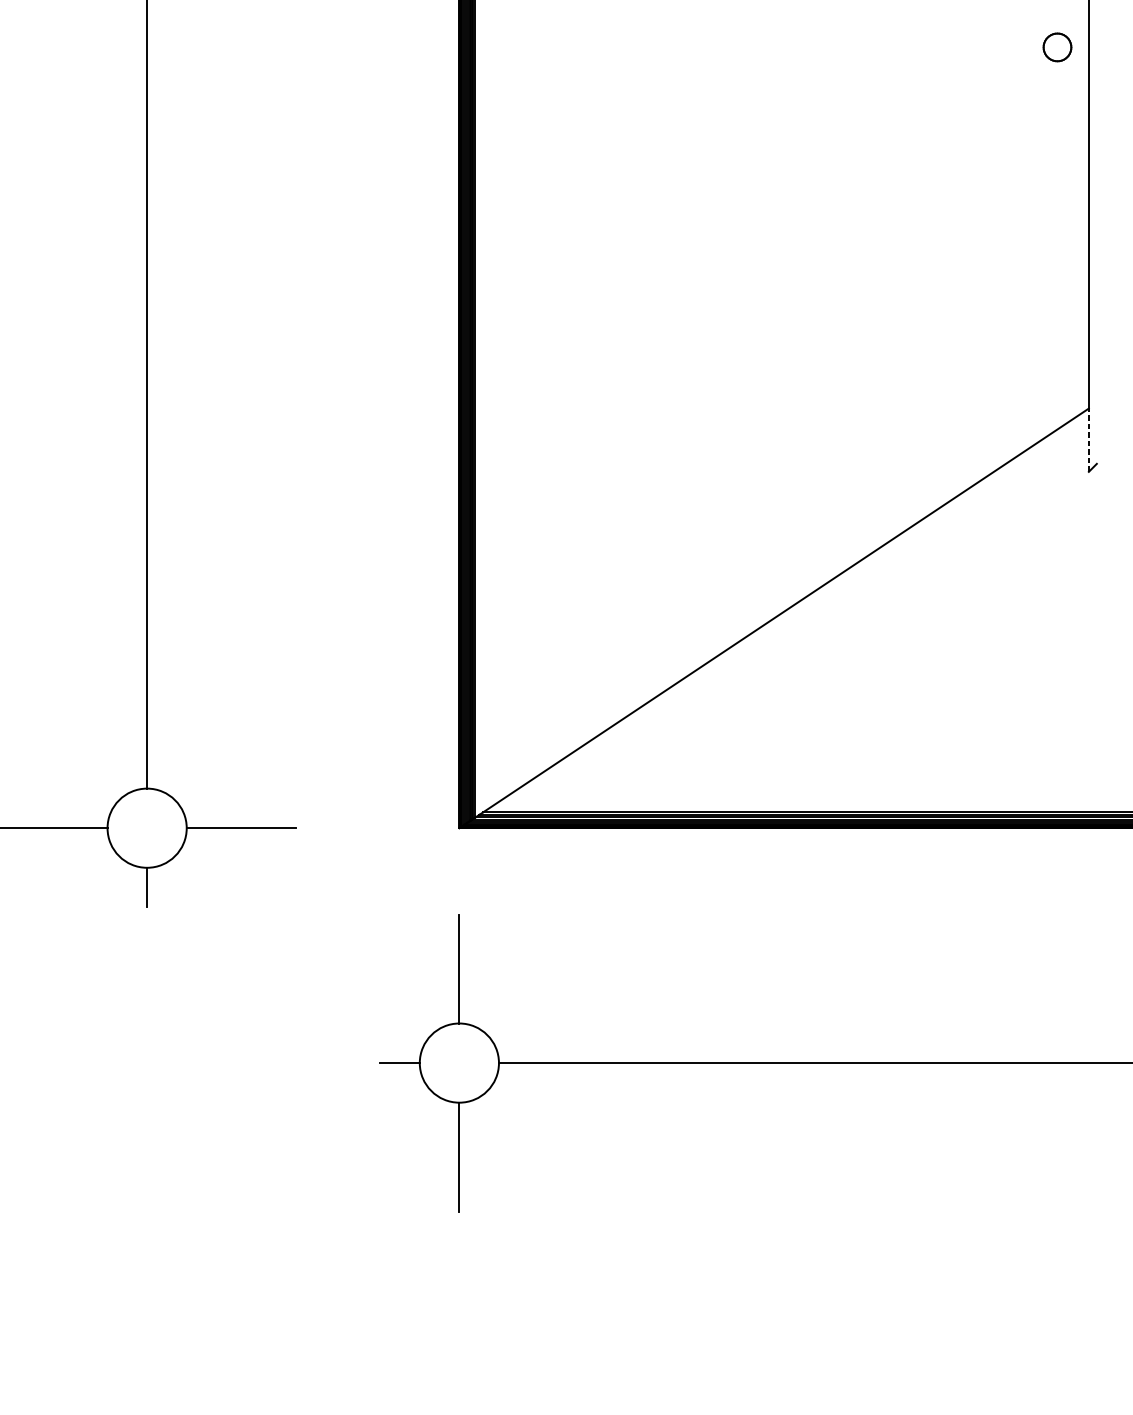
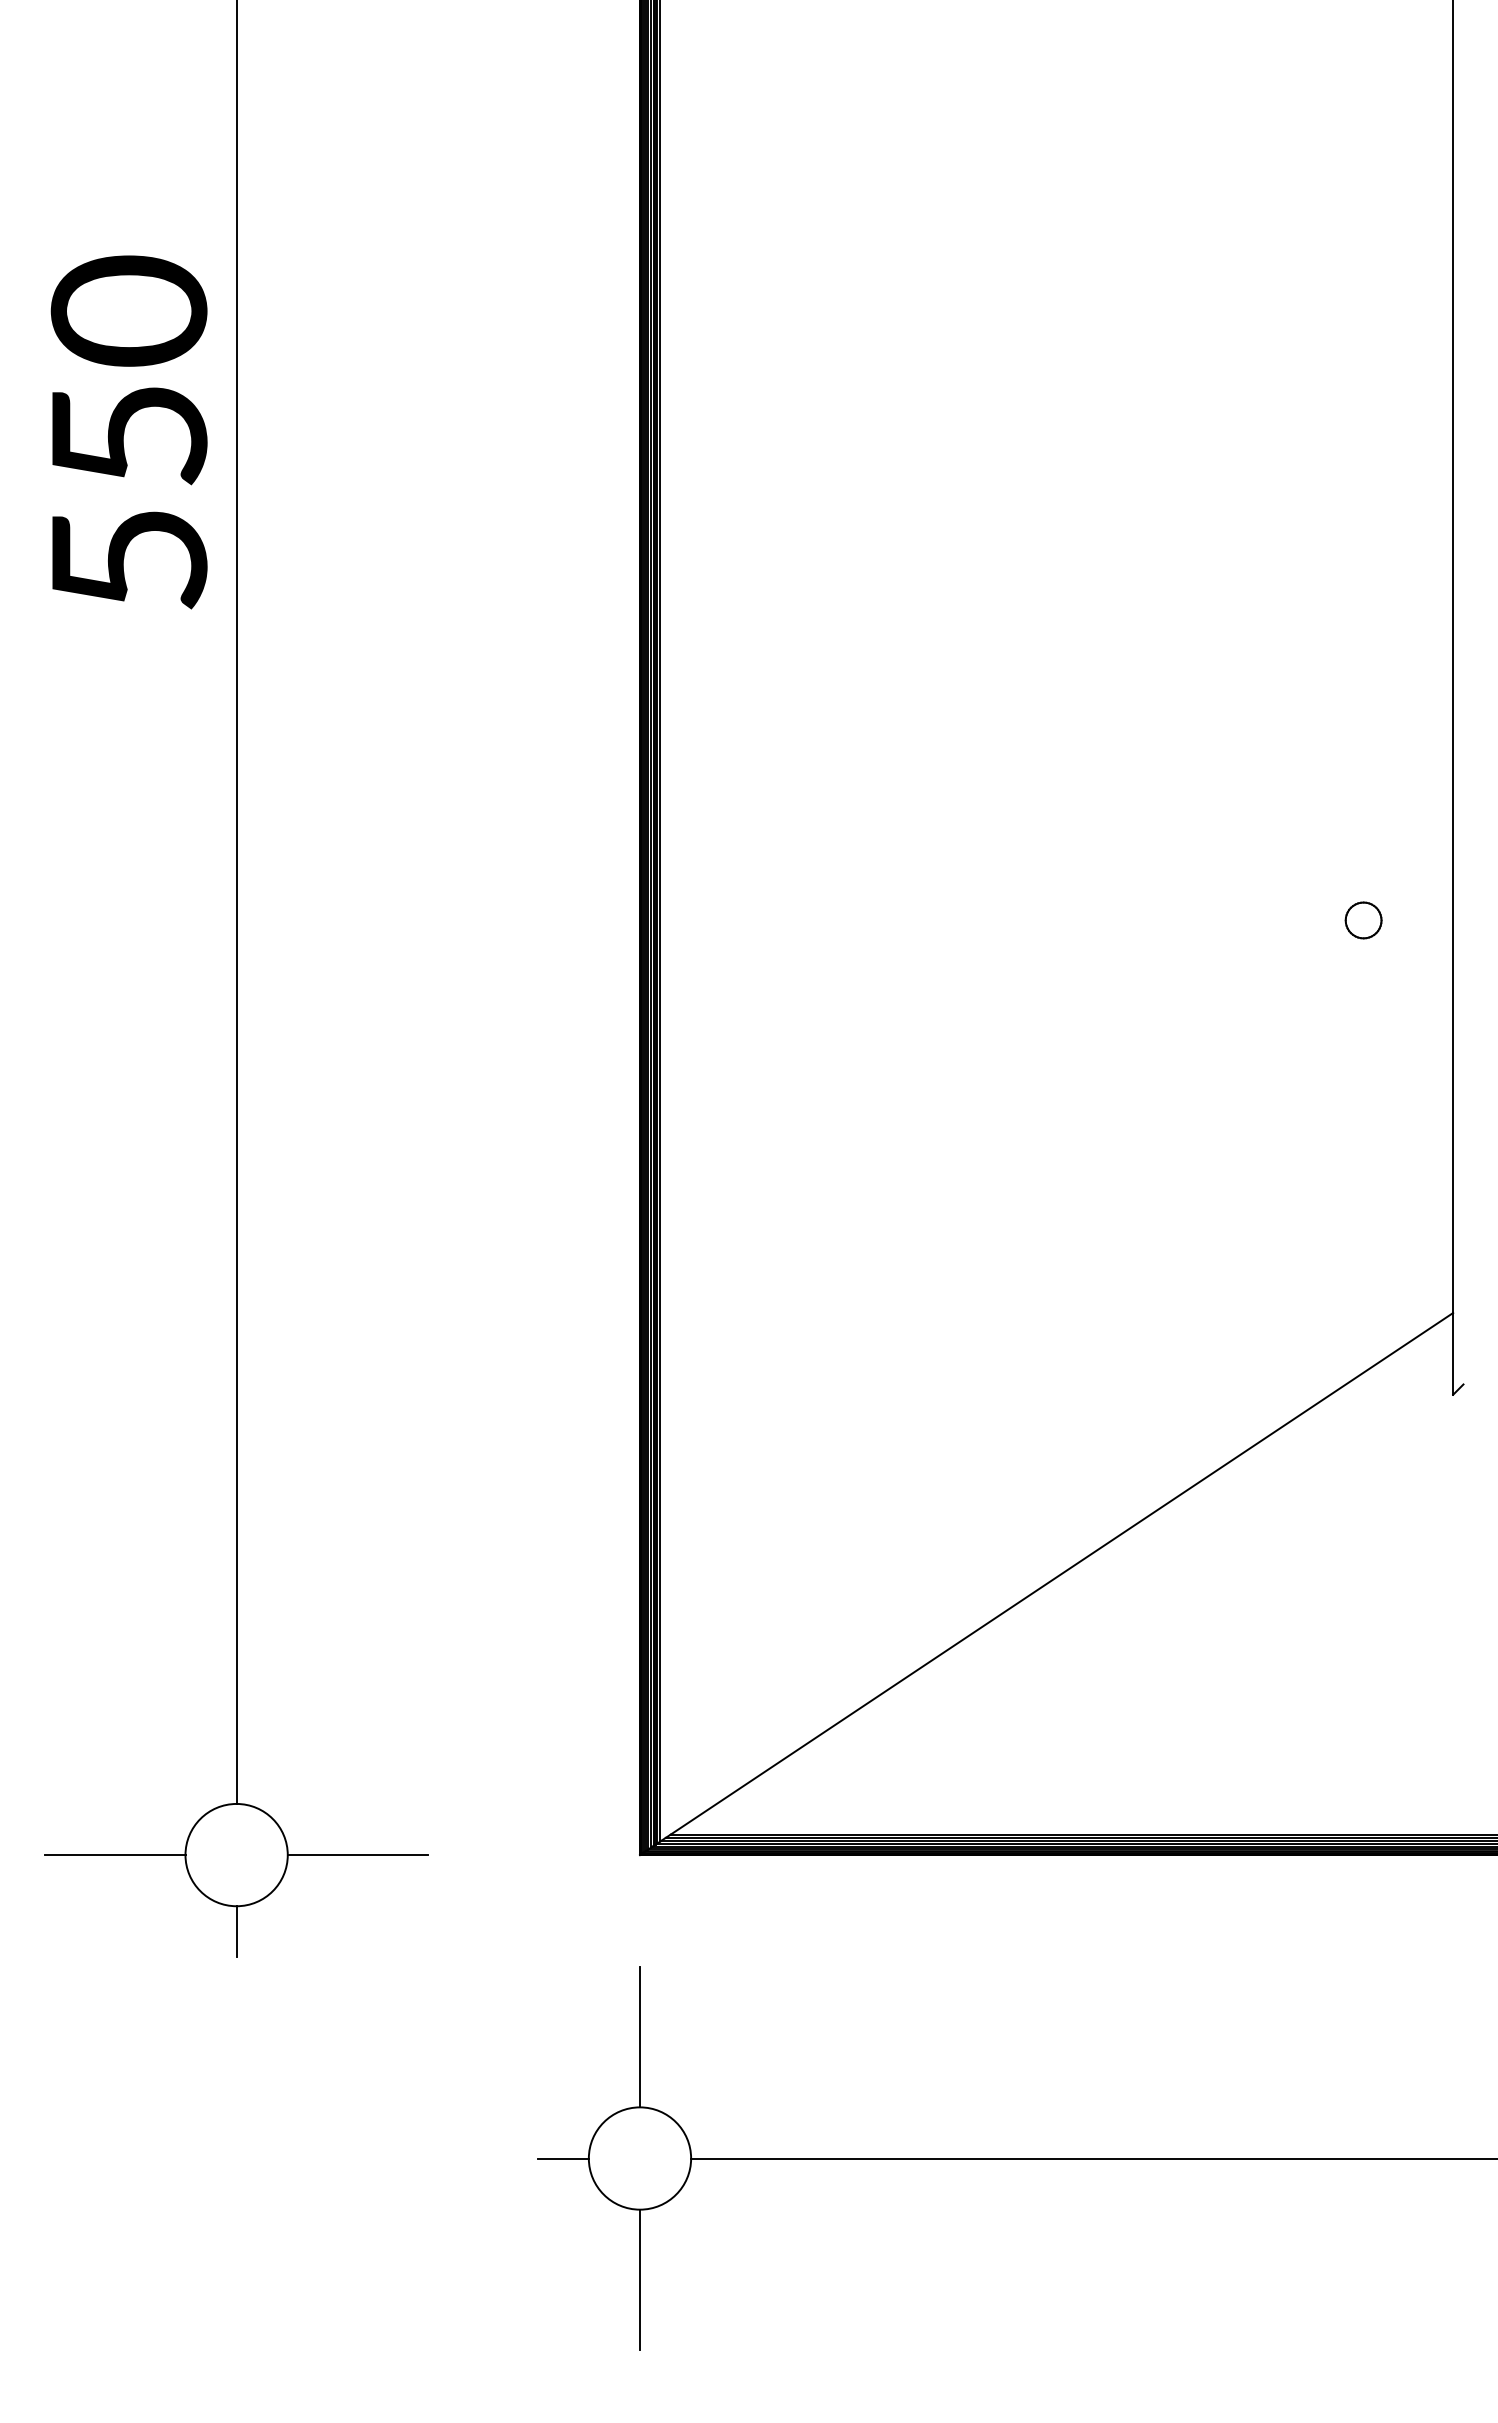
part: (1057, 47) -> (1363, 920), moved
line: (1089, 439) -> (1453, 1353), dashed -> solid

